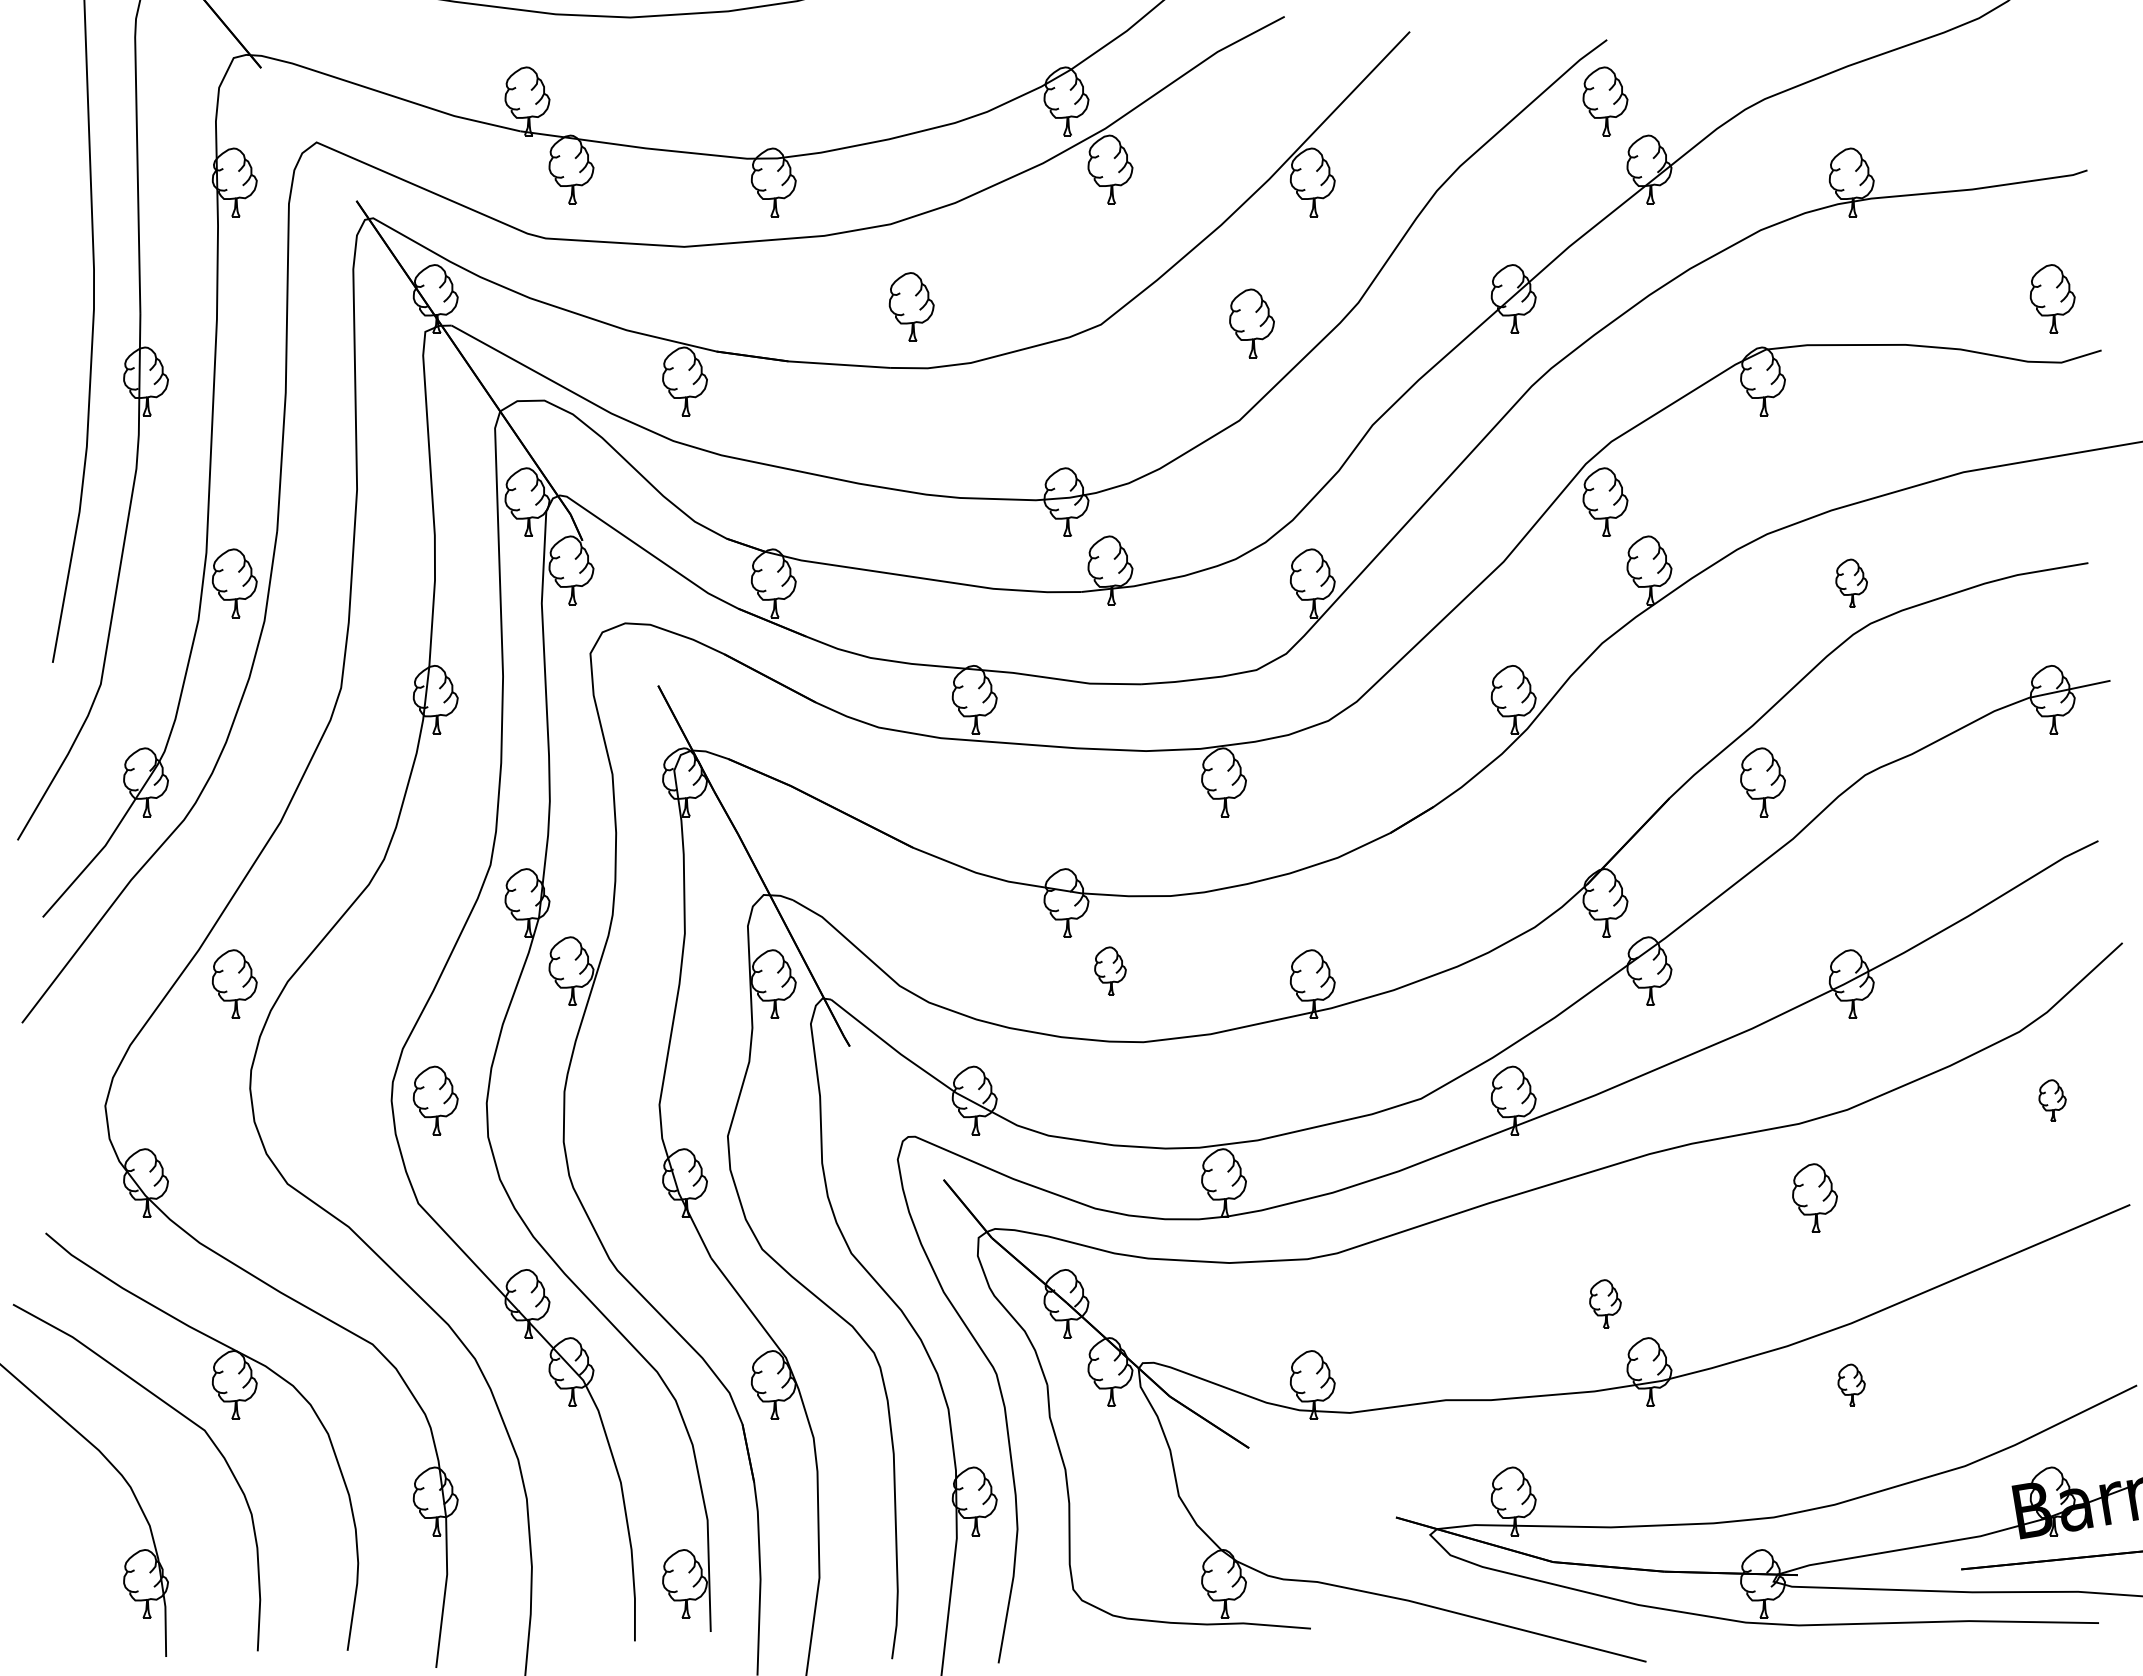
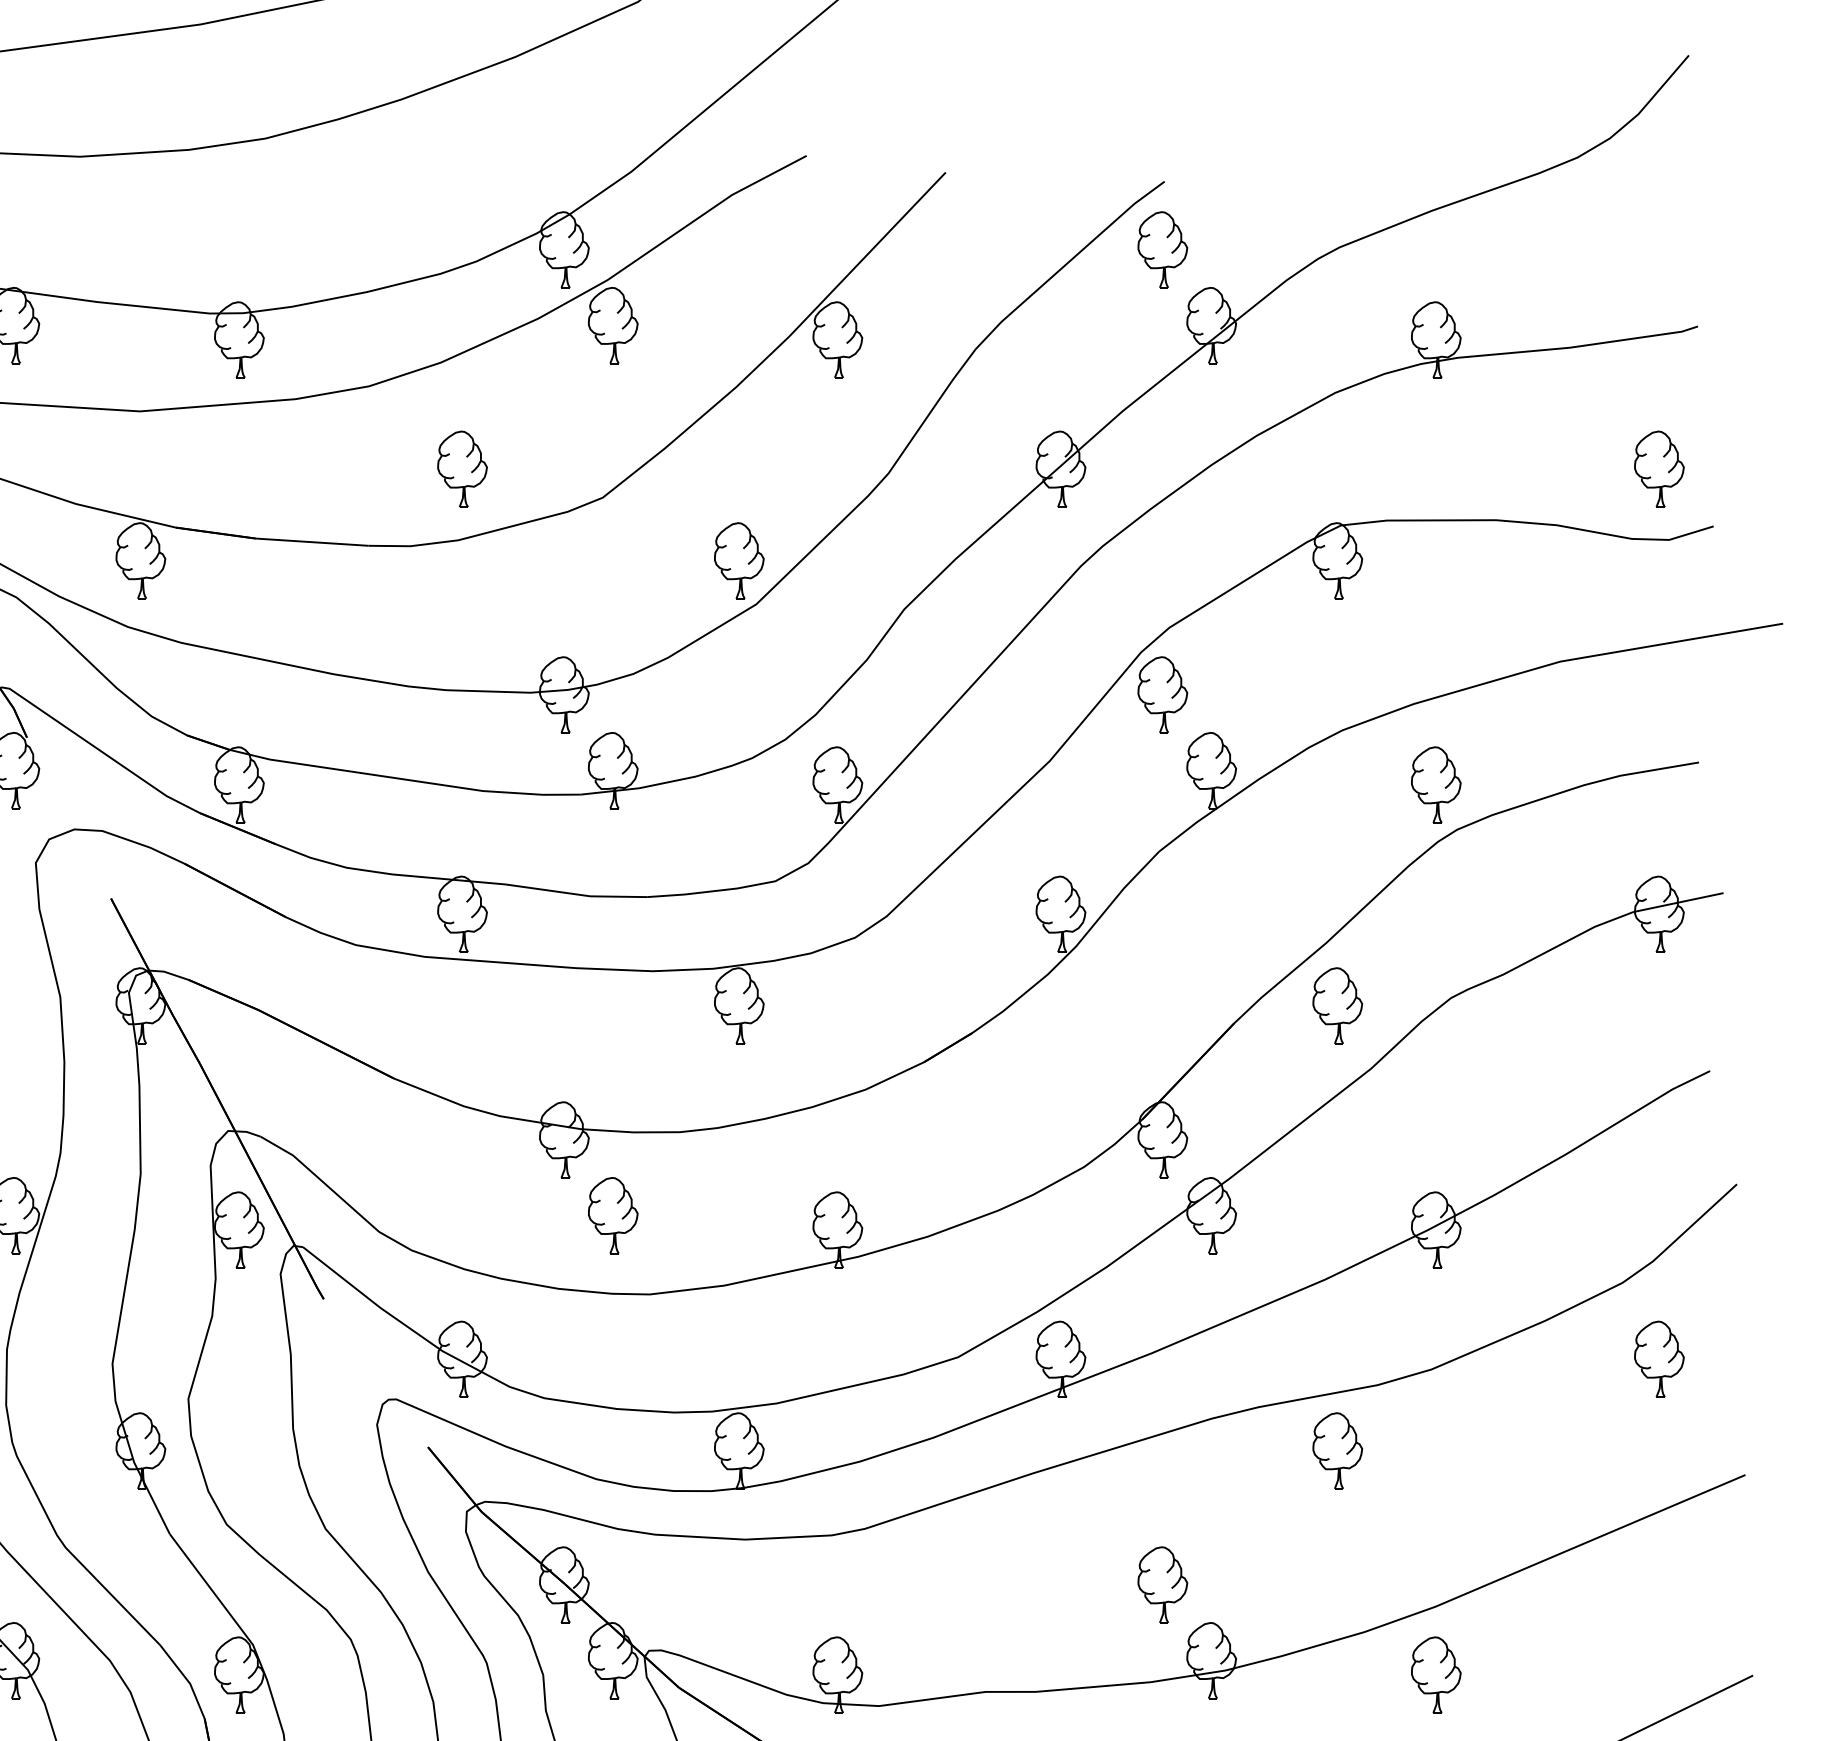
part: (911, 306) -> (462, 468), moved
part: (1251, 323) -> (738, 560), moved
part: (1851, 583) -> (1435, 785), size x1.43
part: (1110, 970) -> (613, 1214), size x1.43
part: (2052, 1100) -> (1659, 1359), size x1.67
part: (1814, 1197) -> (1337, 1450), moved
part: (1605, 1303) -> (1162, 1584), size x1.43
part: (1851, 1384) -> (1435, 1674), size x1.67

